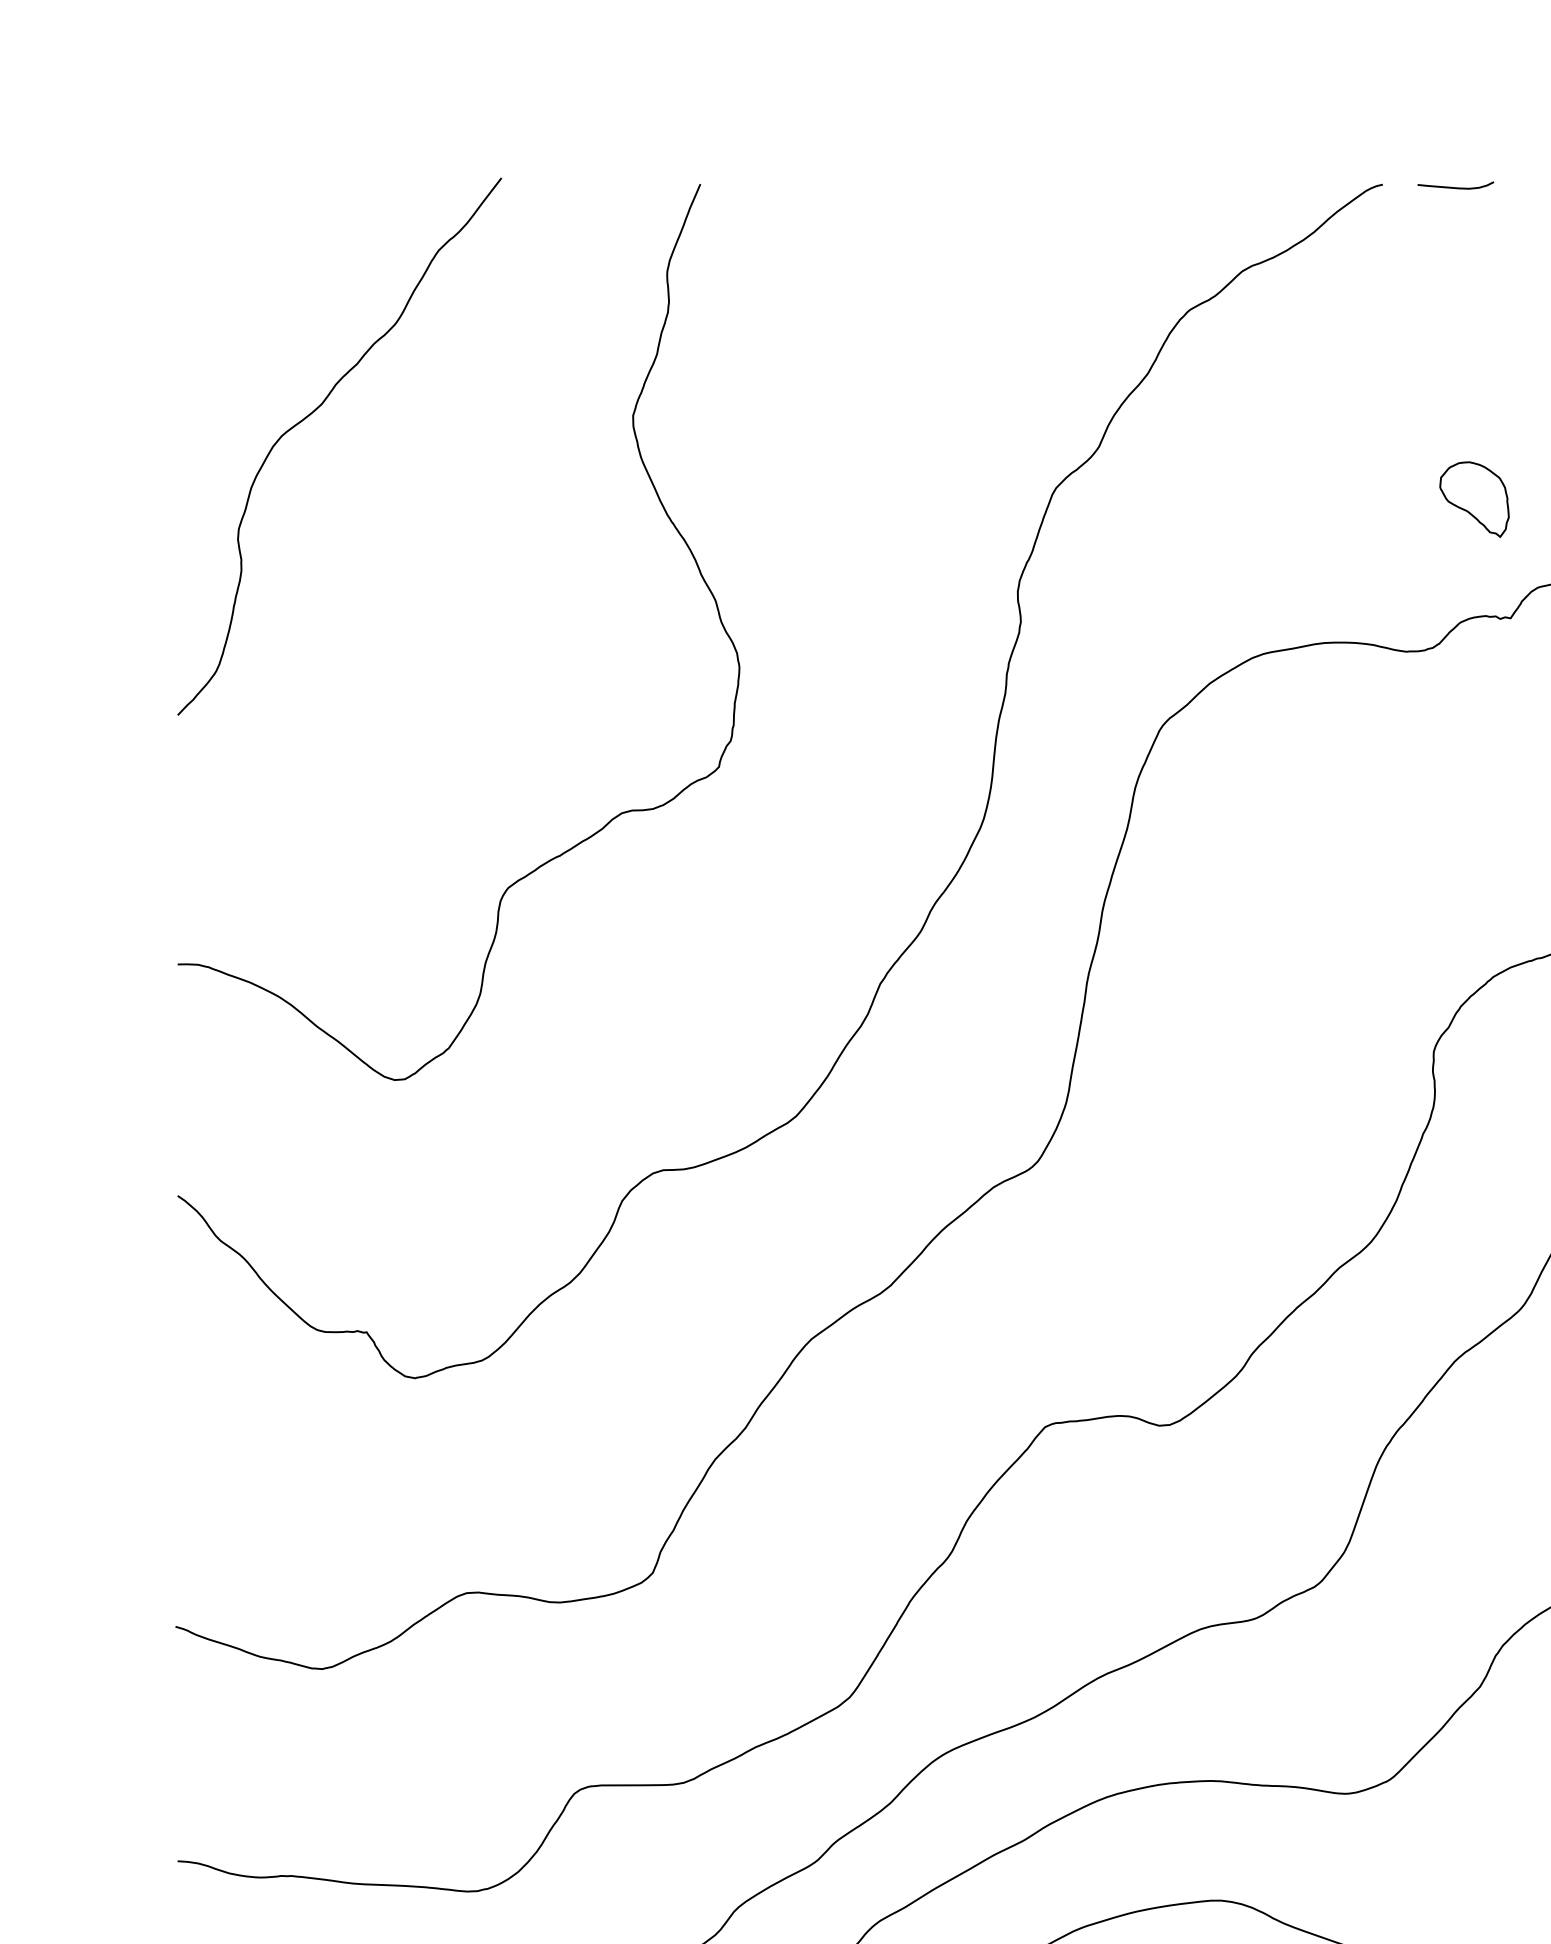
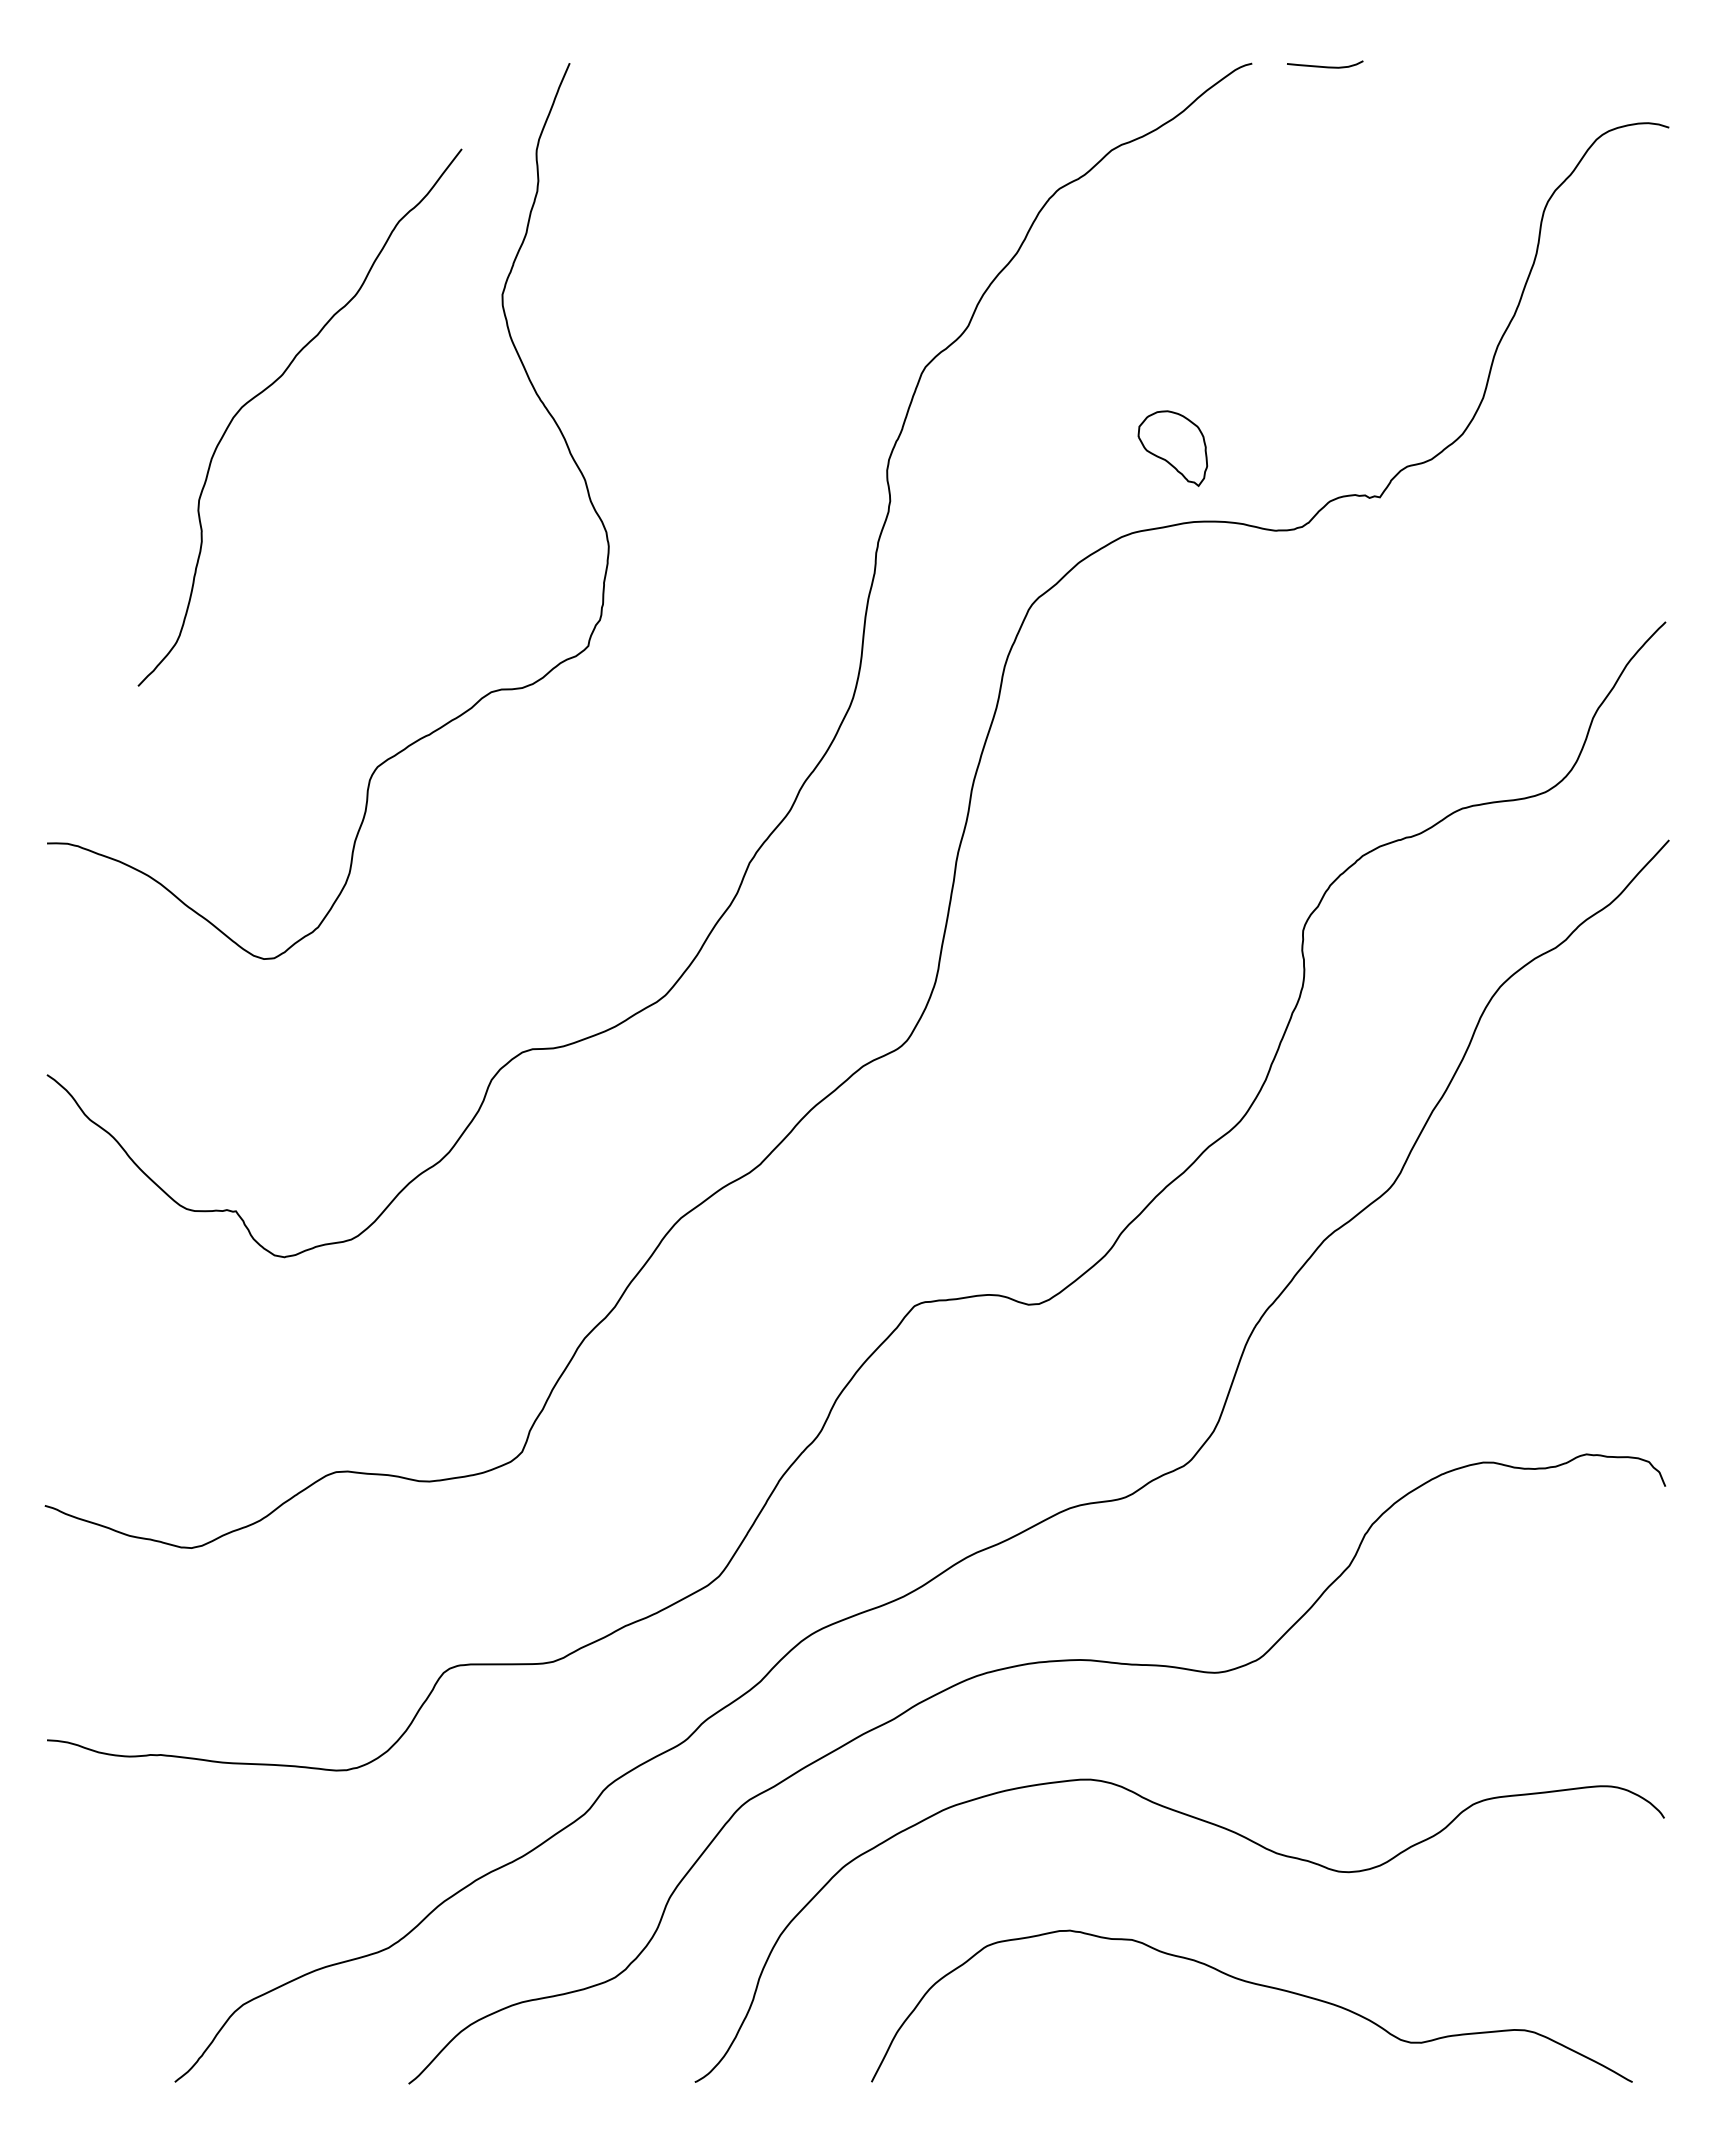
curve: (312, 414) -> (272, 385), moved
part: (1474, 499) -> (1172, 448), moved

